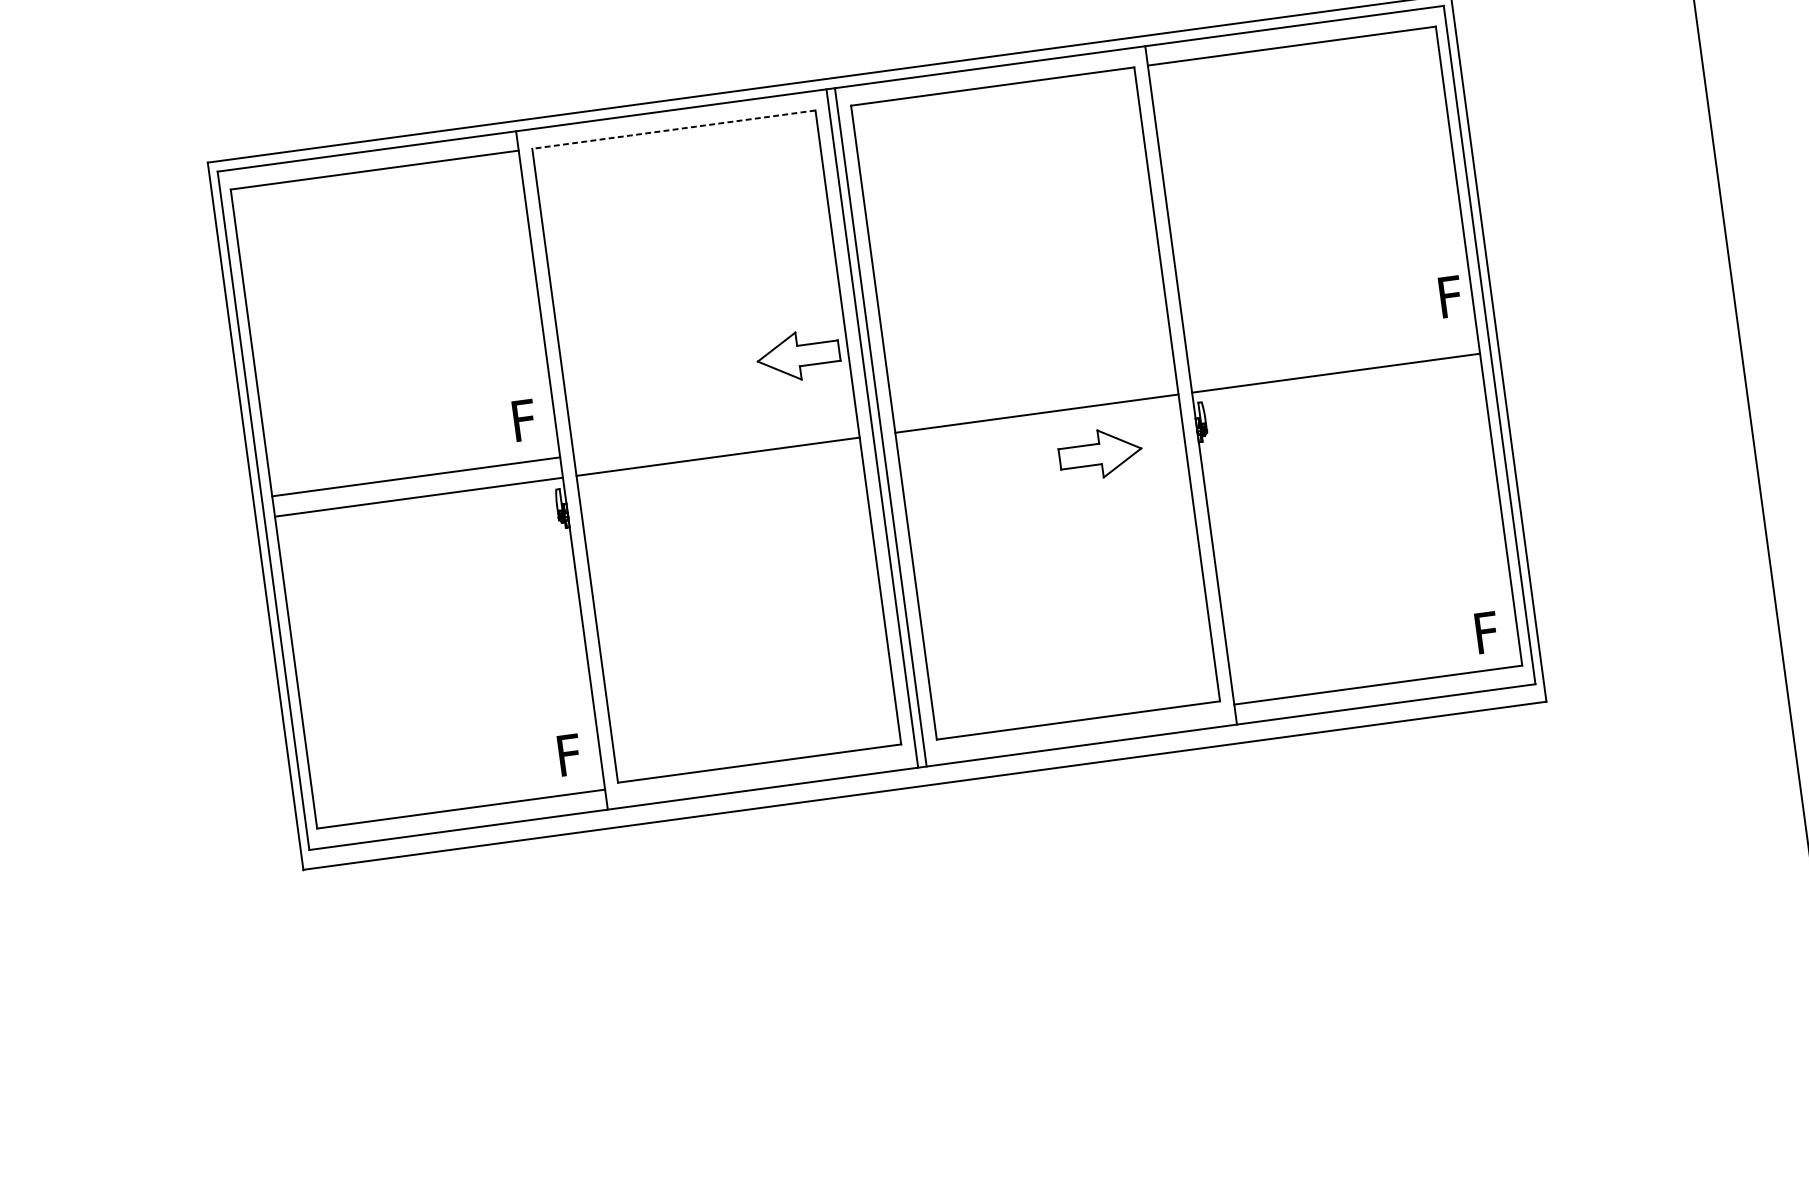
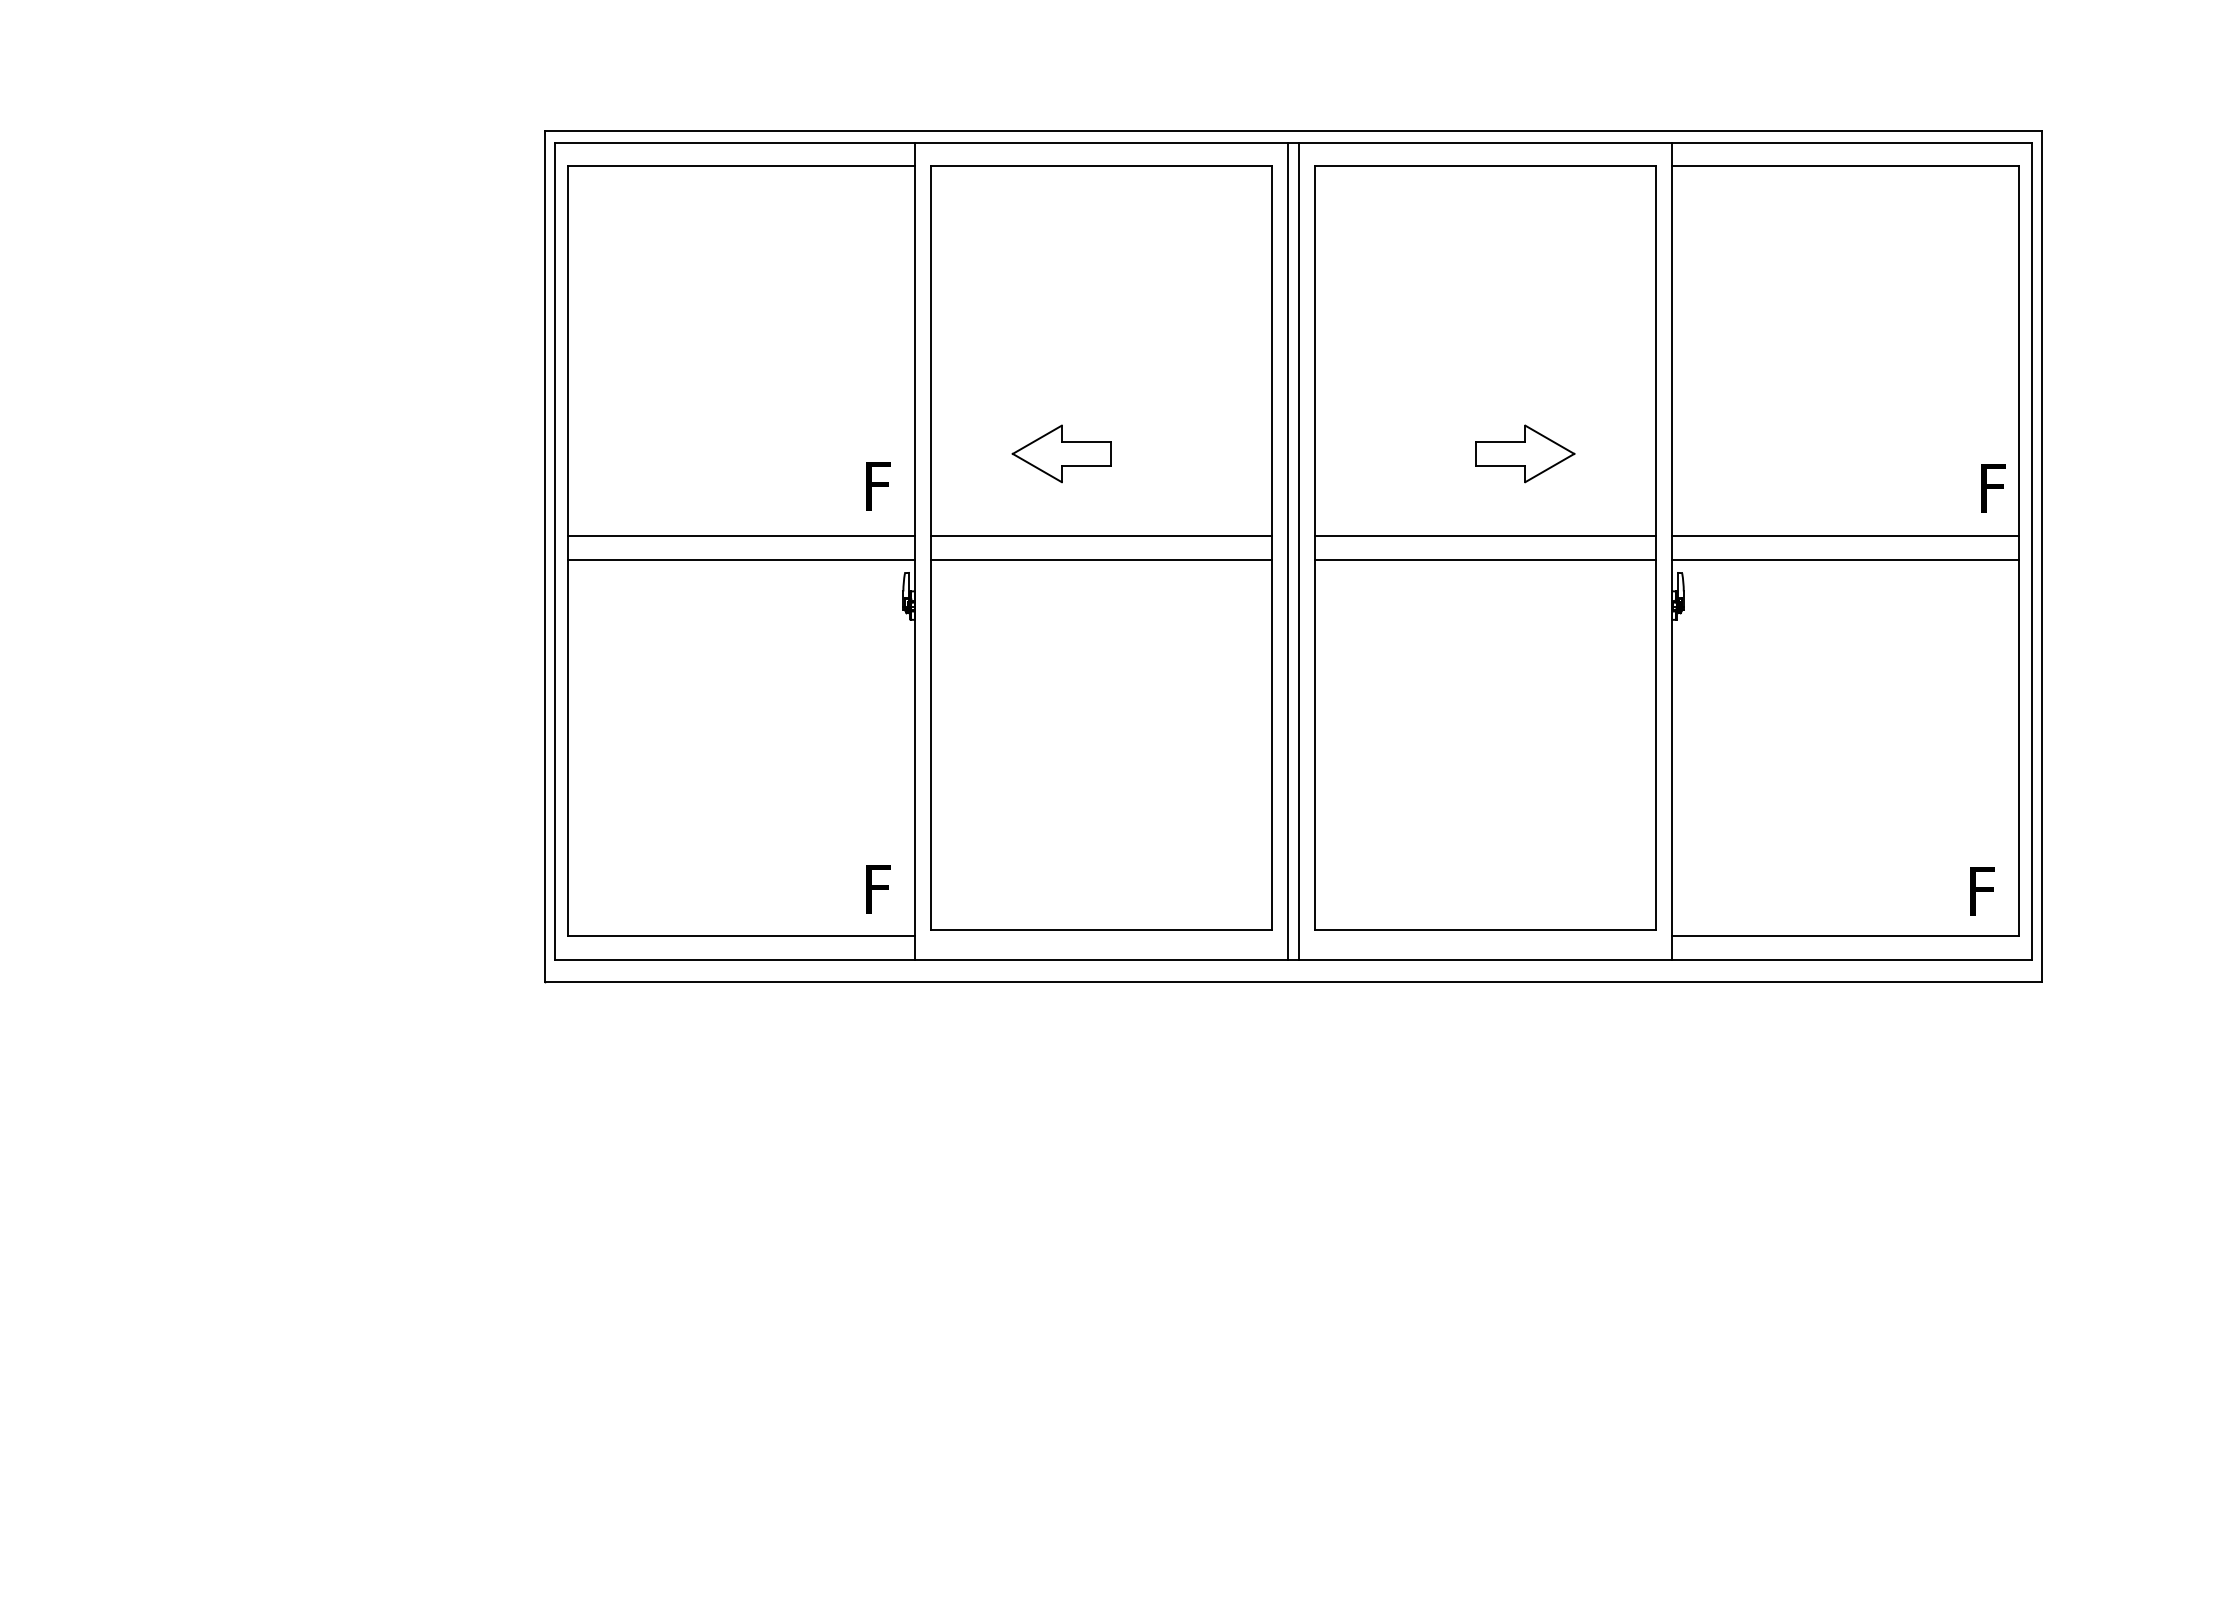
line: (673, 129) -> (1101, 166), dashed -> solid
line: (1333, 352) -> (1845, 535), added
part: (798, 355) -> (1061, 453), moved
line: (1034, 393) -> (1485, 535), added
line: (715, 436) -> (1101, 535), added
part: (1100, 453) -> (1525, 453), moved

